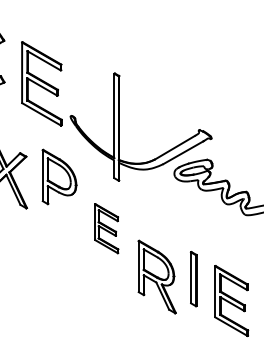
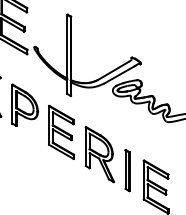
part: (59, 176) -> (25, 104), moved
part: (106, 228) -> (61, 132), size x1.43
part: (156, 276) -> (99, 154), moved

